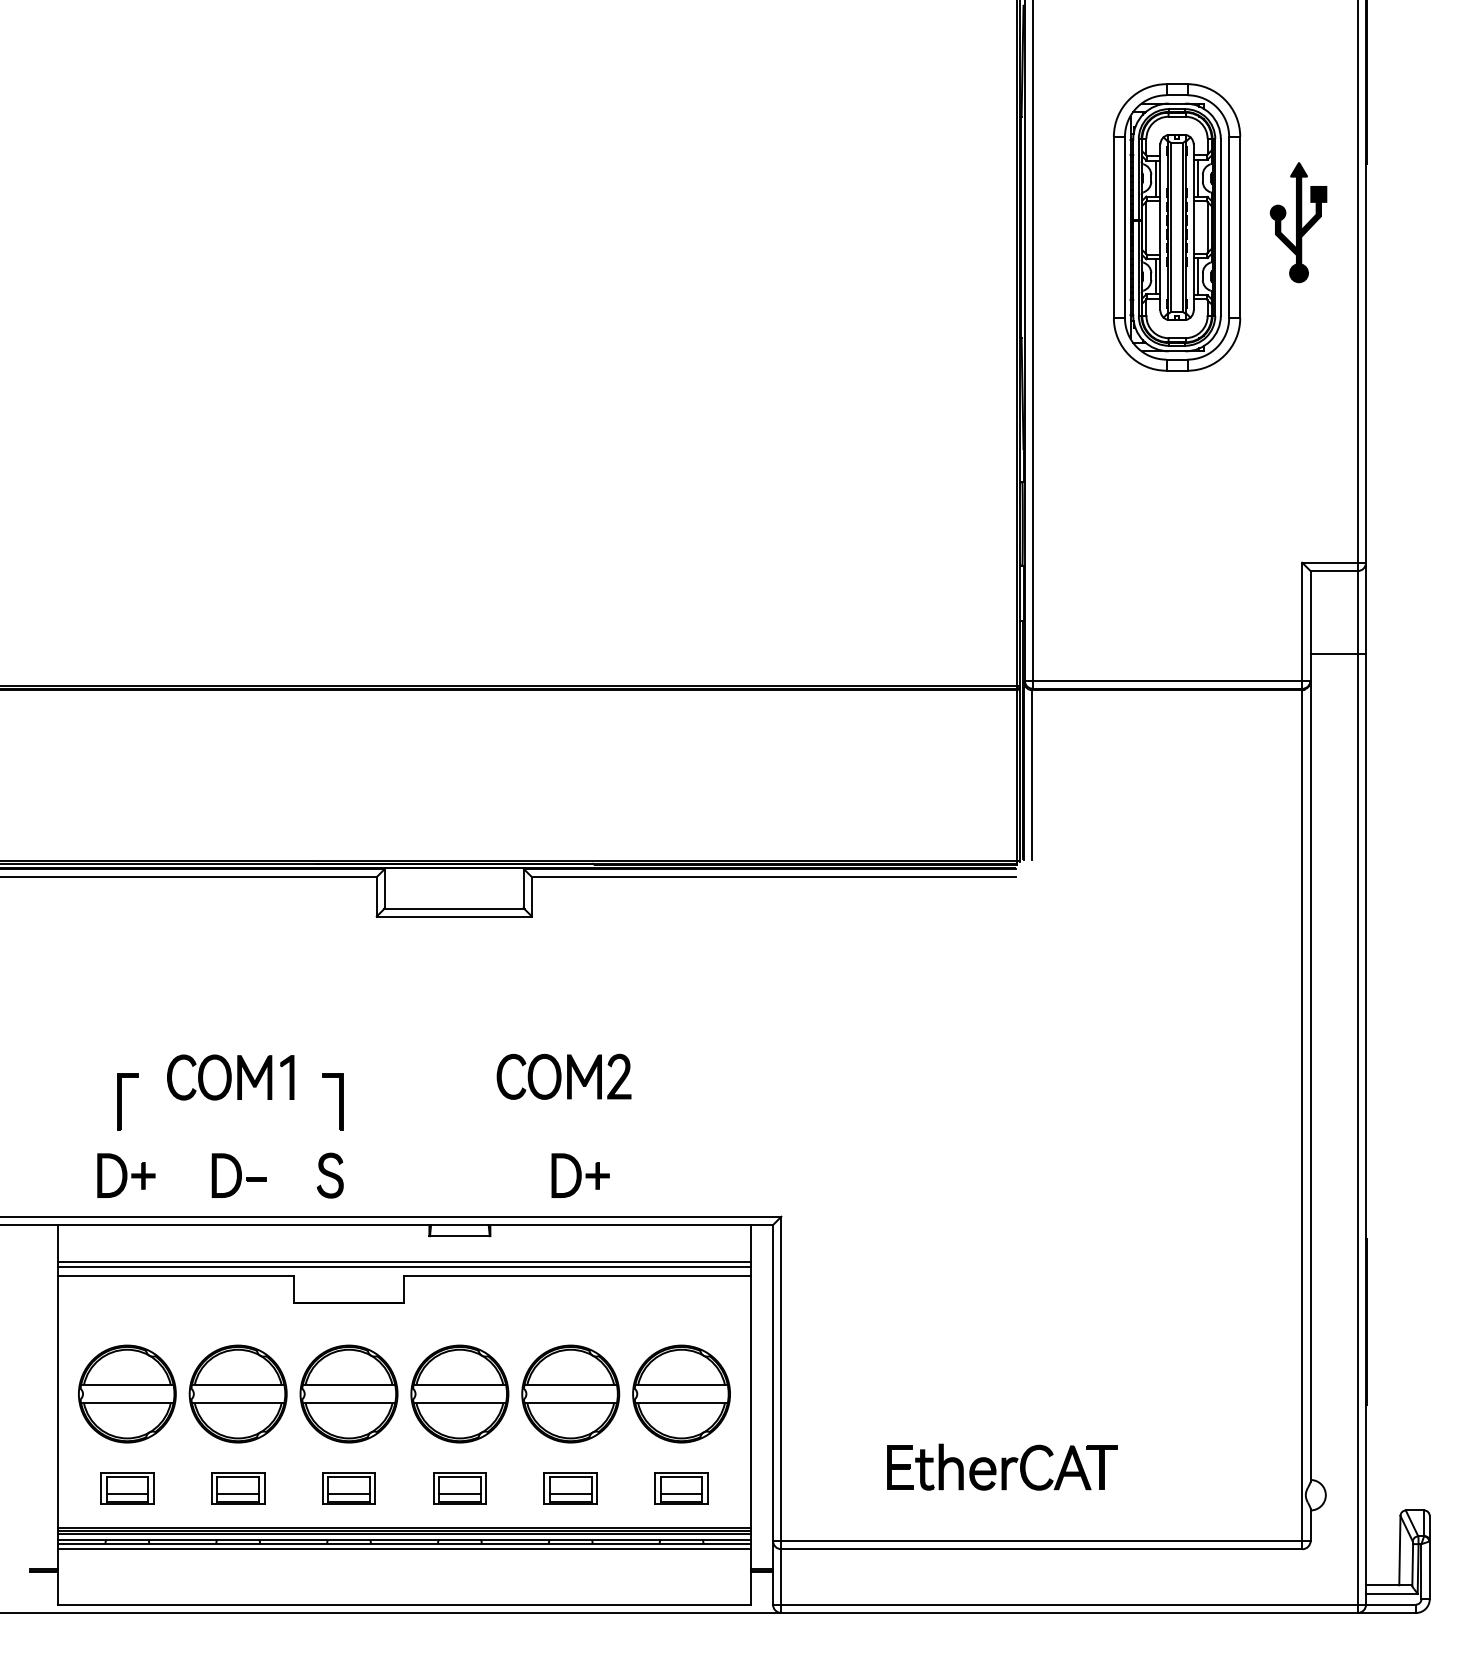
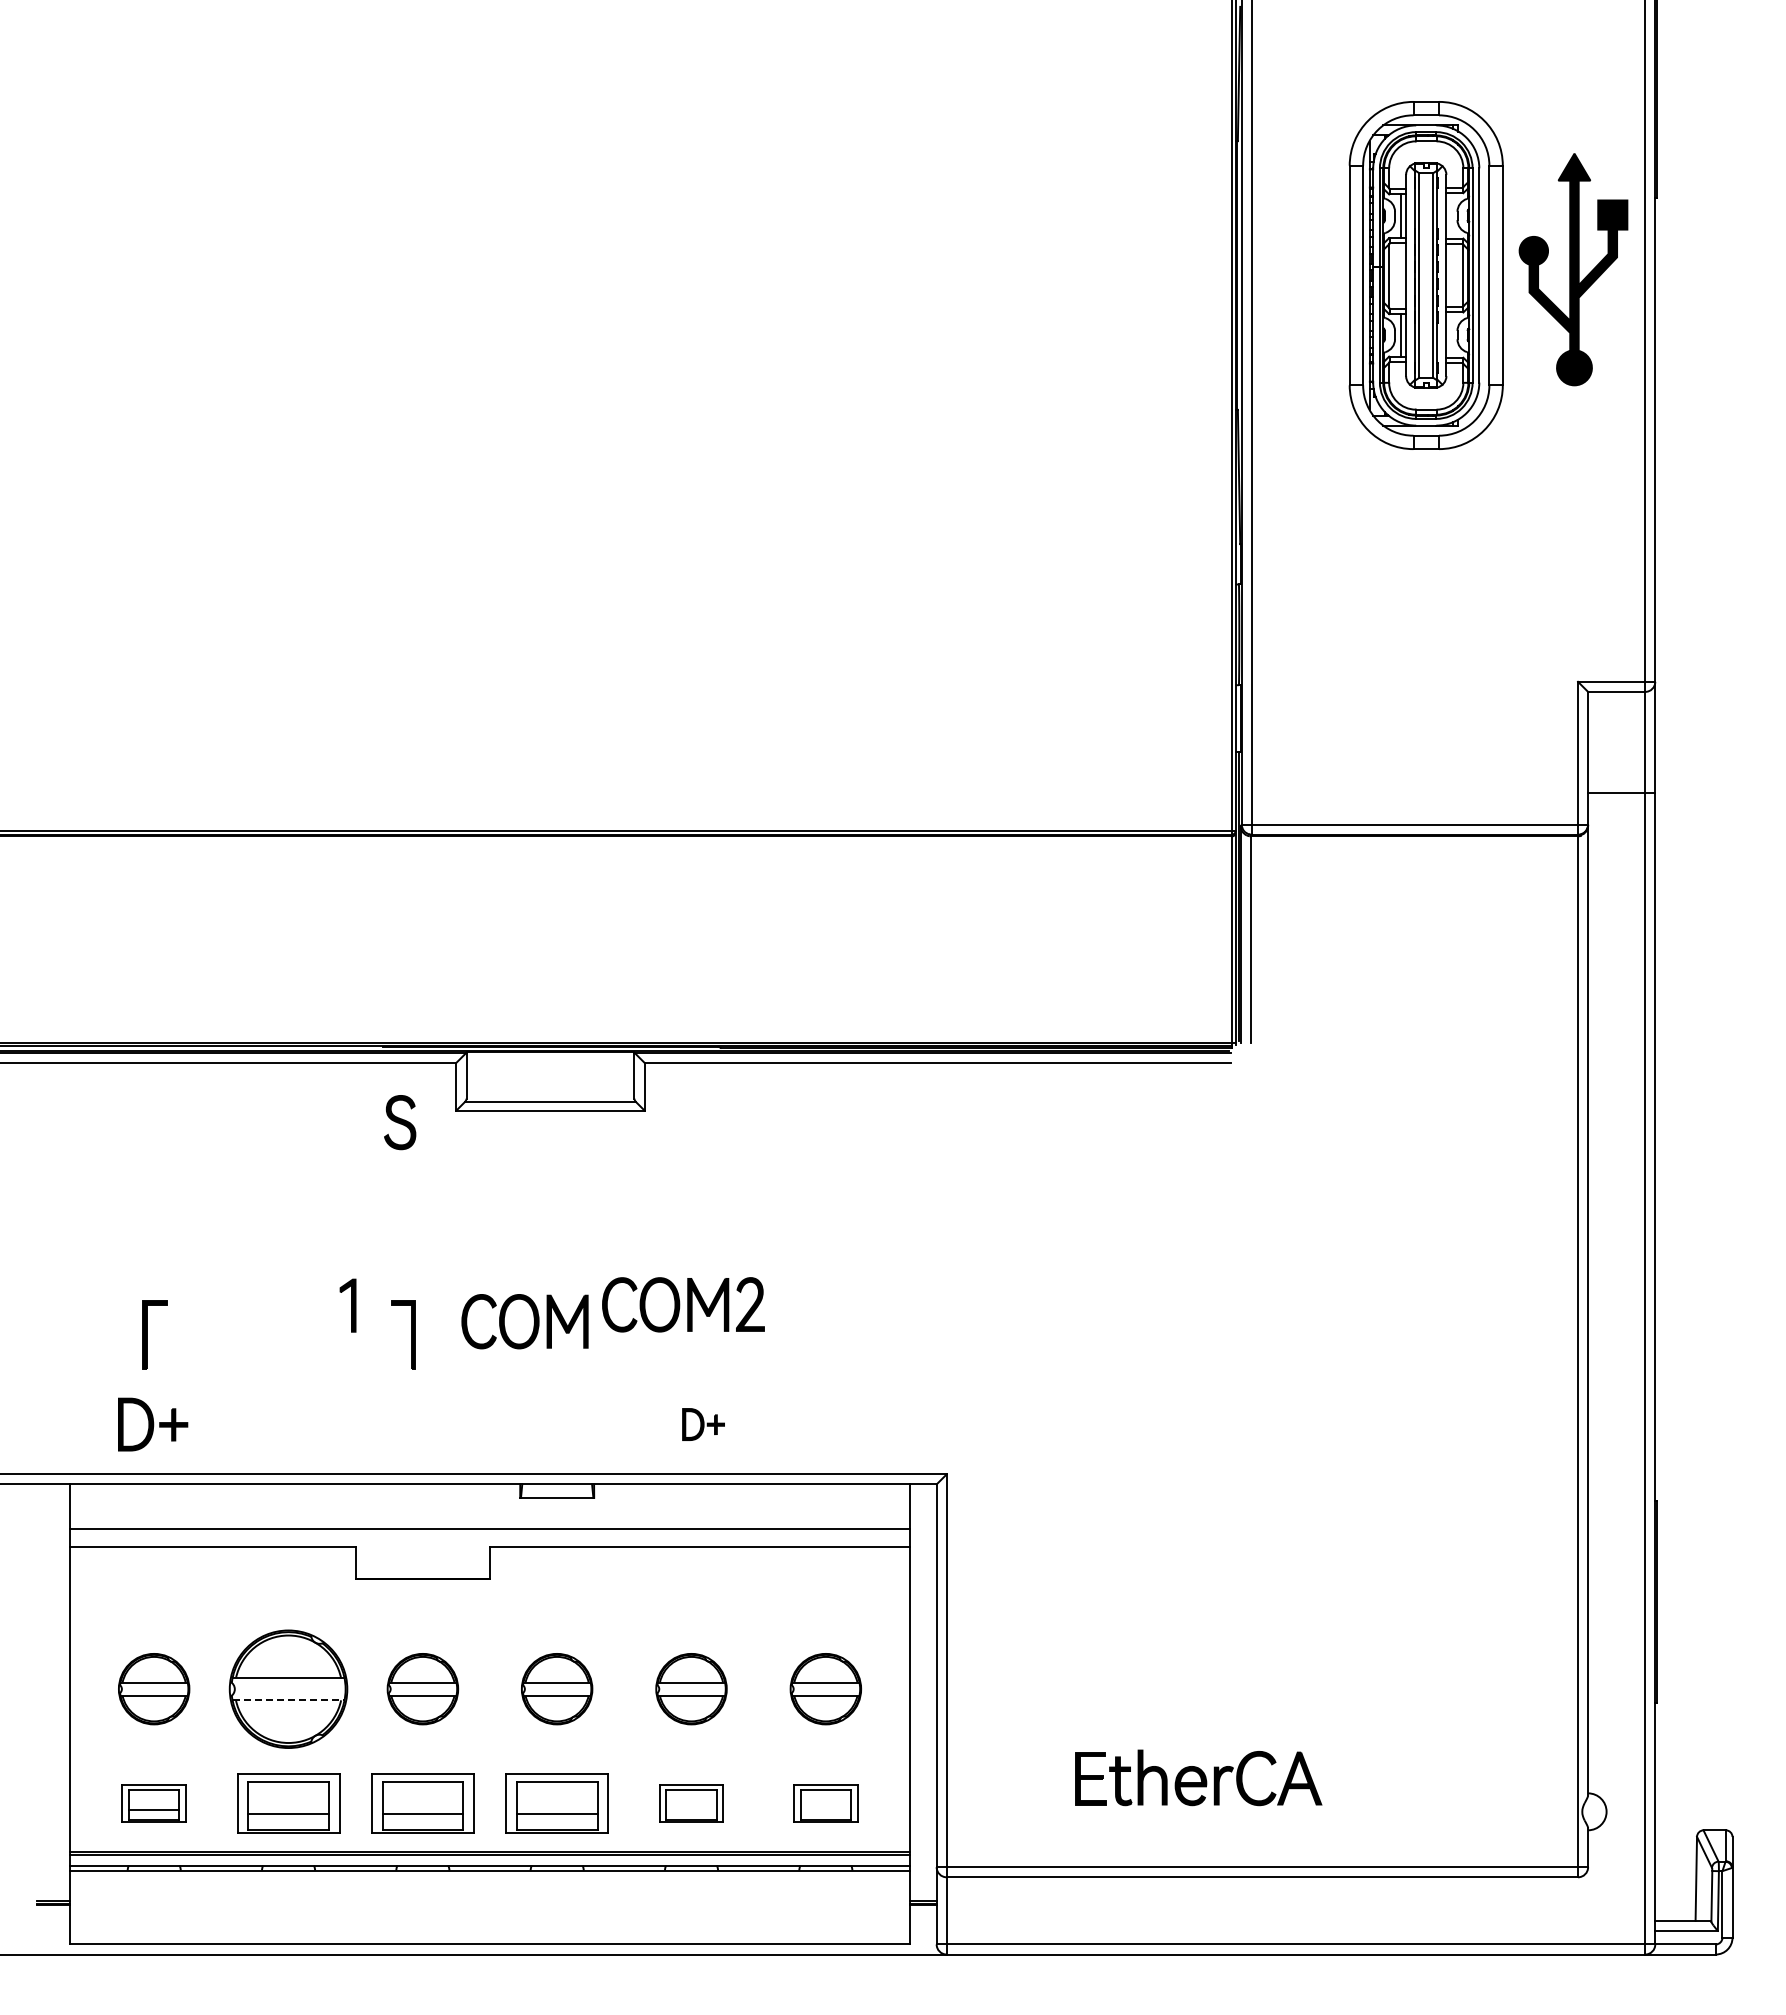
line: (1197, 177) -> (1451, 215), removed
part: (1298, 222) -> (1573, 269), size x1.6
line: (1197, 276) -> (1451, 334), removed
part: (219, 1077) -> (524, 1321), moved
part: (238, 1175) -> (289, 1424), removed
part: (330, 1175) -> (400, 1122), moved
part: (580, 1175) -> (703, 1424), size x0.6
line: (404, 1267) -> (489, 1535), removed
part: (126, 1393) -> (153, 1688), size x0.6
part: (348, 1393) -> (422, 1688), size x0.6
part: (459, 1393) -> (556, 1688), size x0.6
part: (570, 1393) -> (691, 1688), size x0.6
part: (681, 1393) -> (825, 1688), size x0.6
line: (238, 1403) -> (288, 1700), solid -> dashed
part: (1102, 1467) -> (1335, 1778), removed
part: (238, 1488) -> (288, 1803), size x1.6
part: (348, 1488) -> (422, 1803), size x1.6
part: (459, 1488) -> (556, 1803), size x1.6
line: (570, 1494) -> (691, 1810), removed
line: (681, 1494) -> (825, 1810), removed
line: (404, 1533) -> (489, 1858), removed
line: (404, 1549) -> (489, 1877), removed

